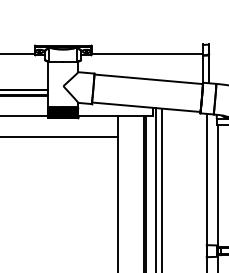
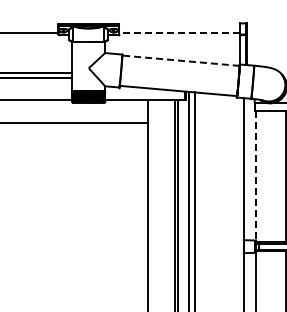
line: (147, 53) -> (179, 32), solid -> dashed
line: (149, 79) -> (181, 60), solid -> dashed
line: (218, 186) -> (256, 176), solid -> dashed

